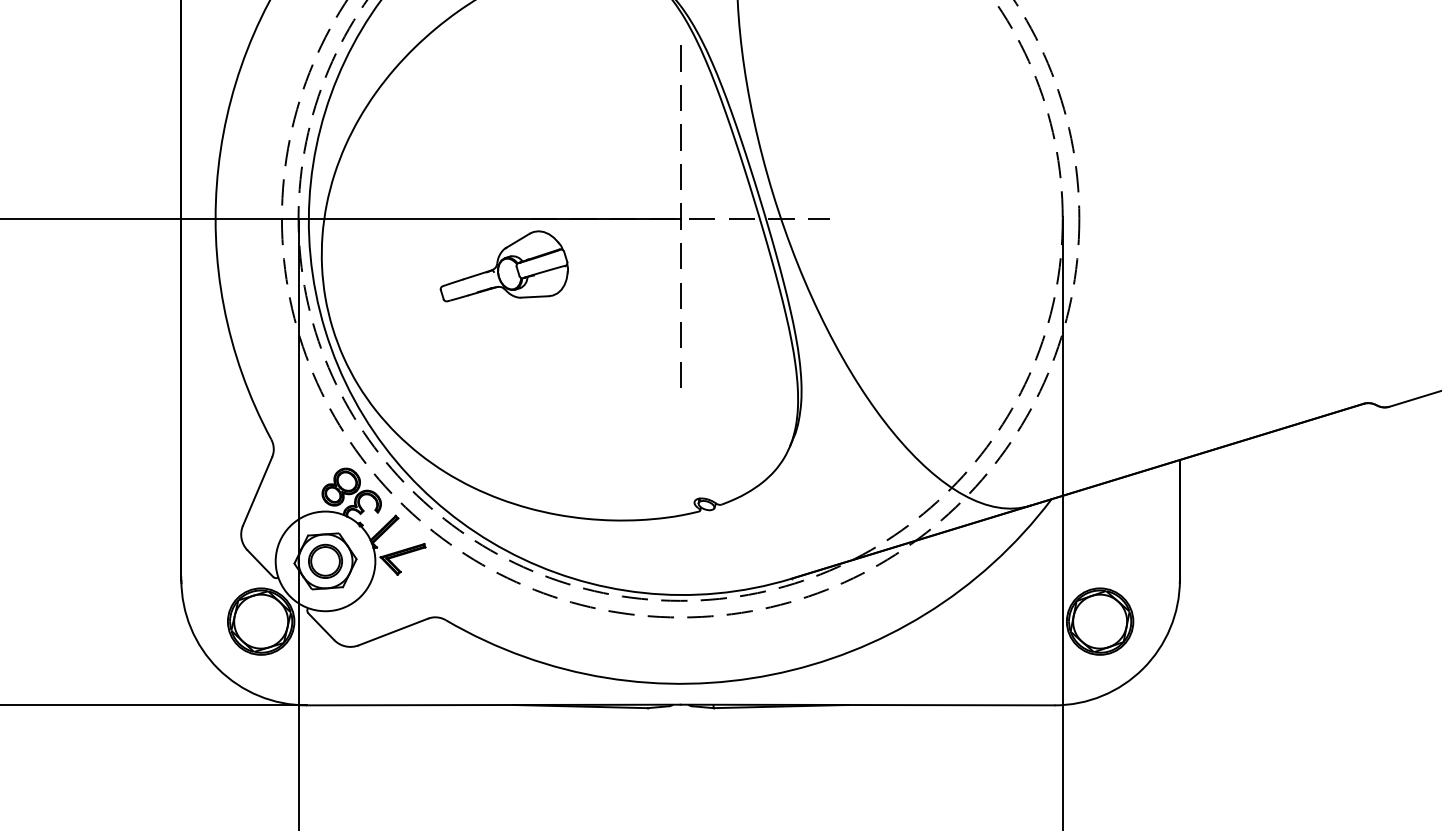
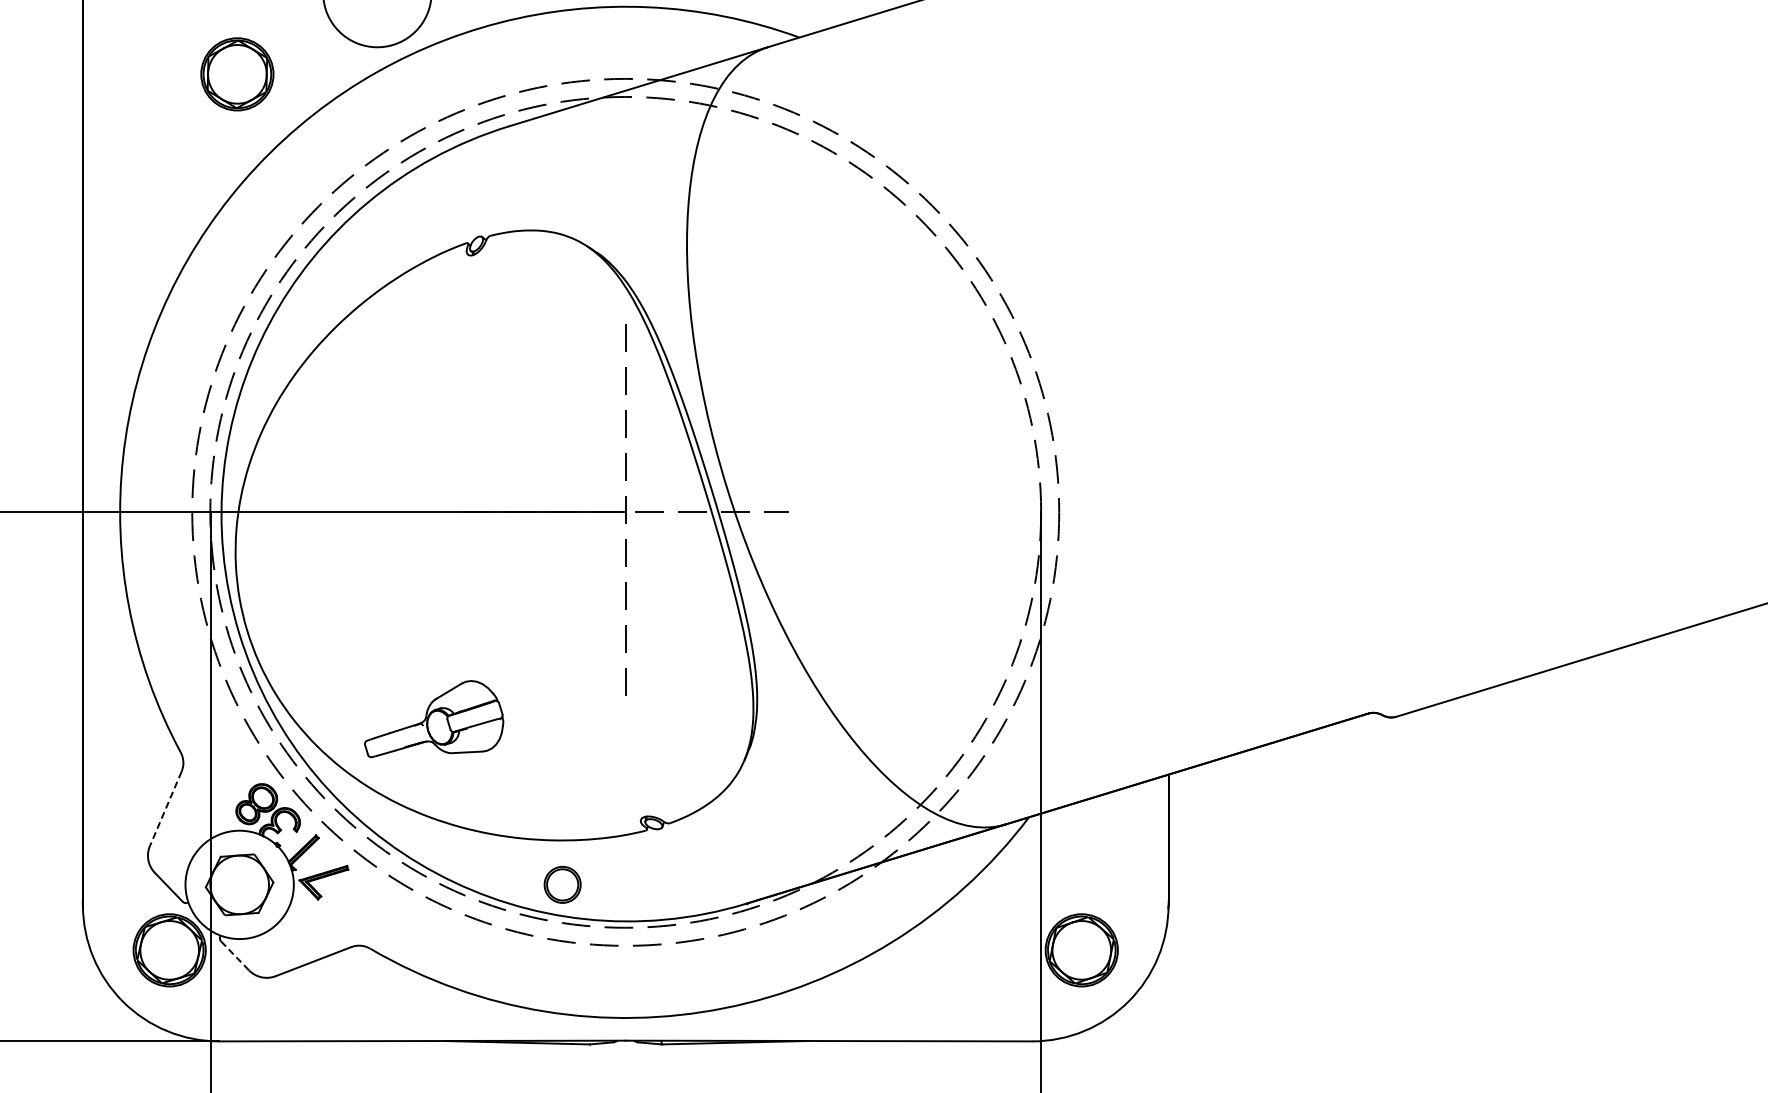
part: (504, 266) -> (434, 719), moved
line: (257, 492) -> (165, 809), solid -> dashed
part: (325, 561) -> (562, 884), moved
line: (321, 627) -> (235, 956), solid -> dashed

